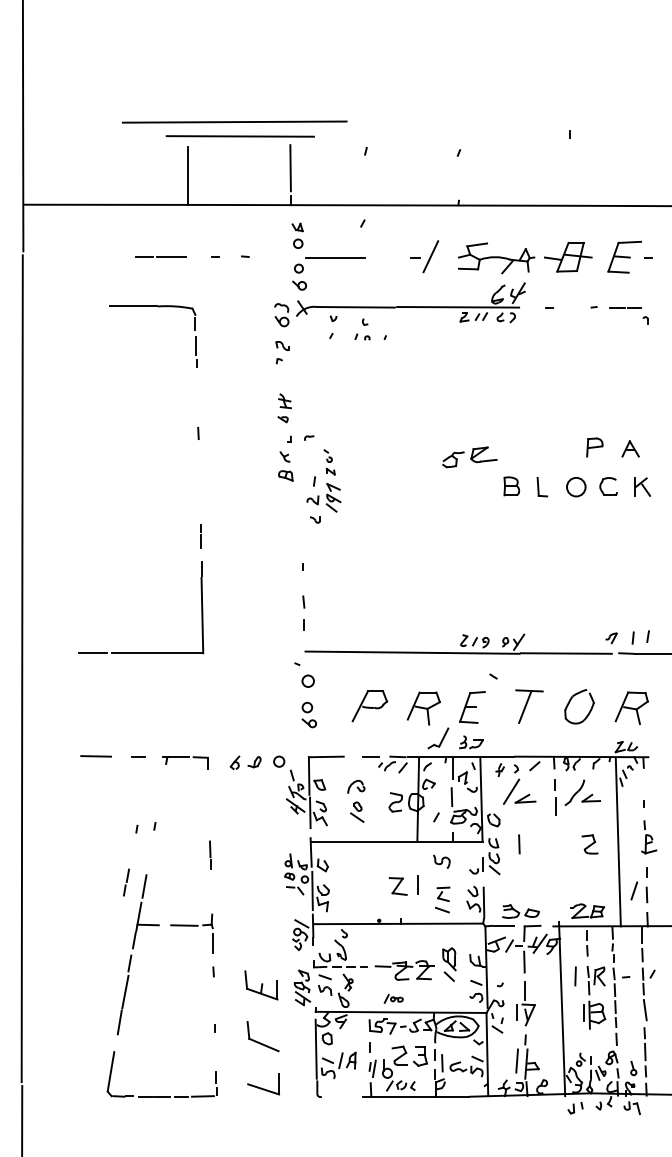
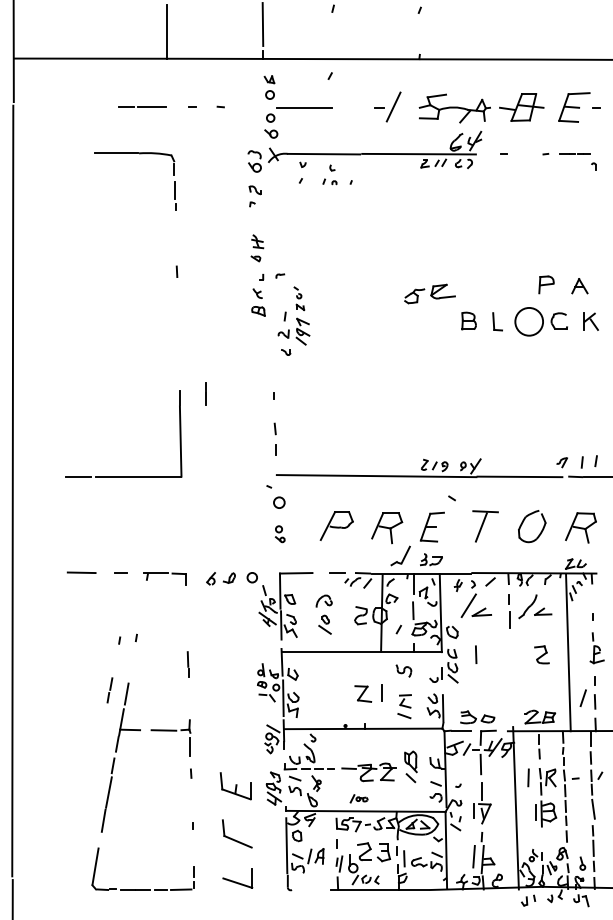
circle: (576, 486) -> (529, 321), size x1.6
line: (200, 536) -> (205, 393), moved
part: (308, 714) -> (279, 533), size x0.7

